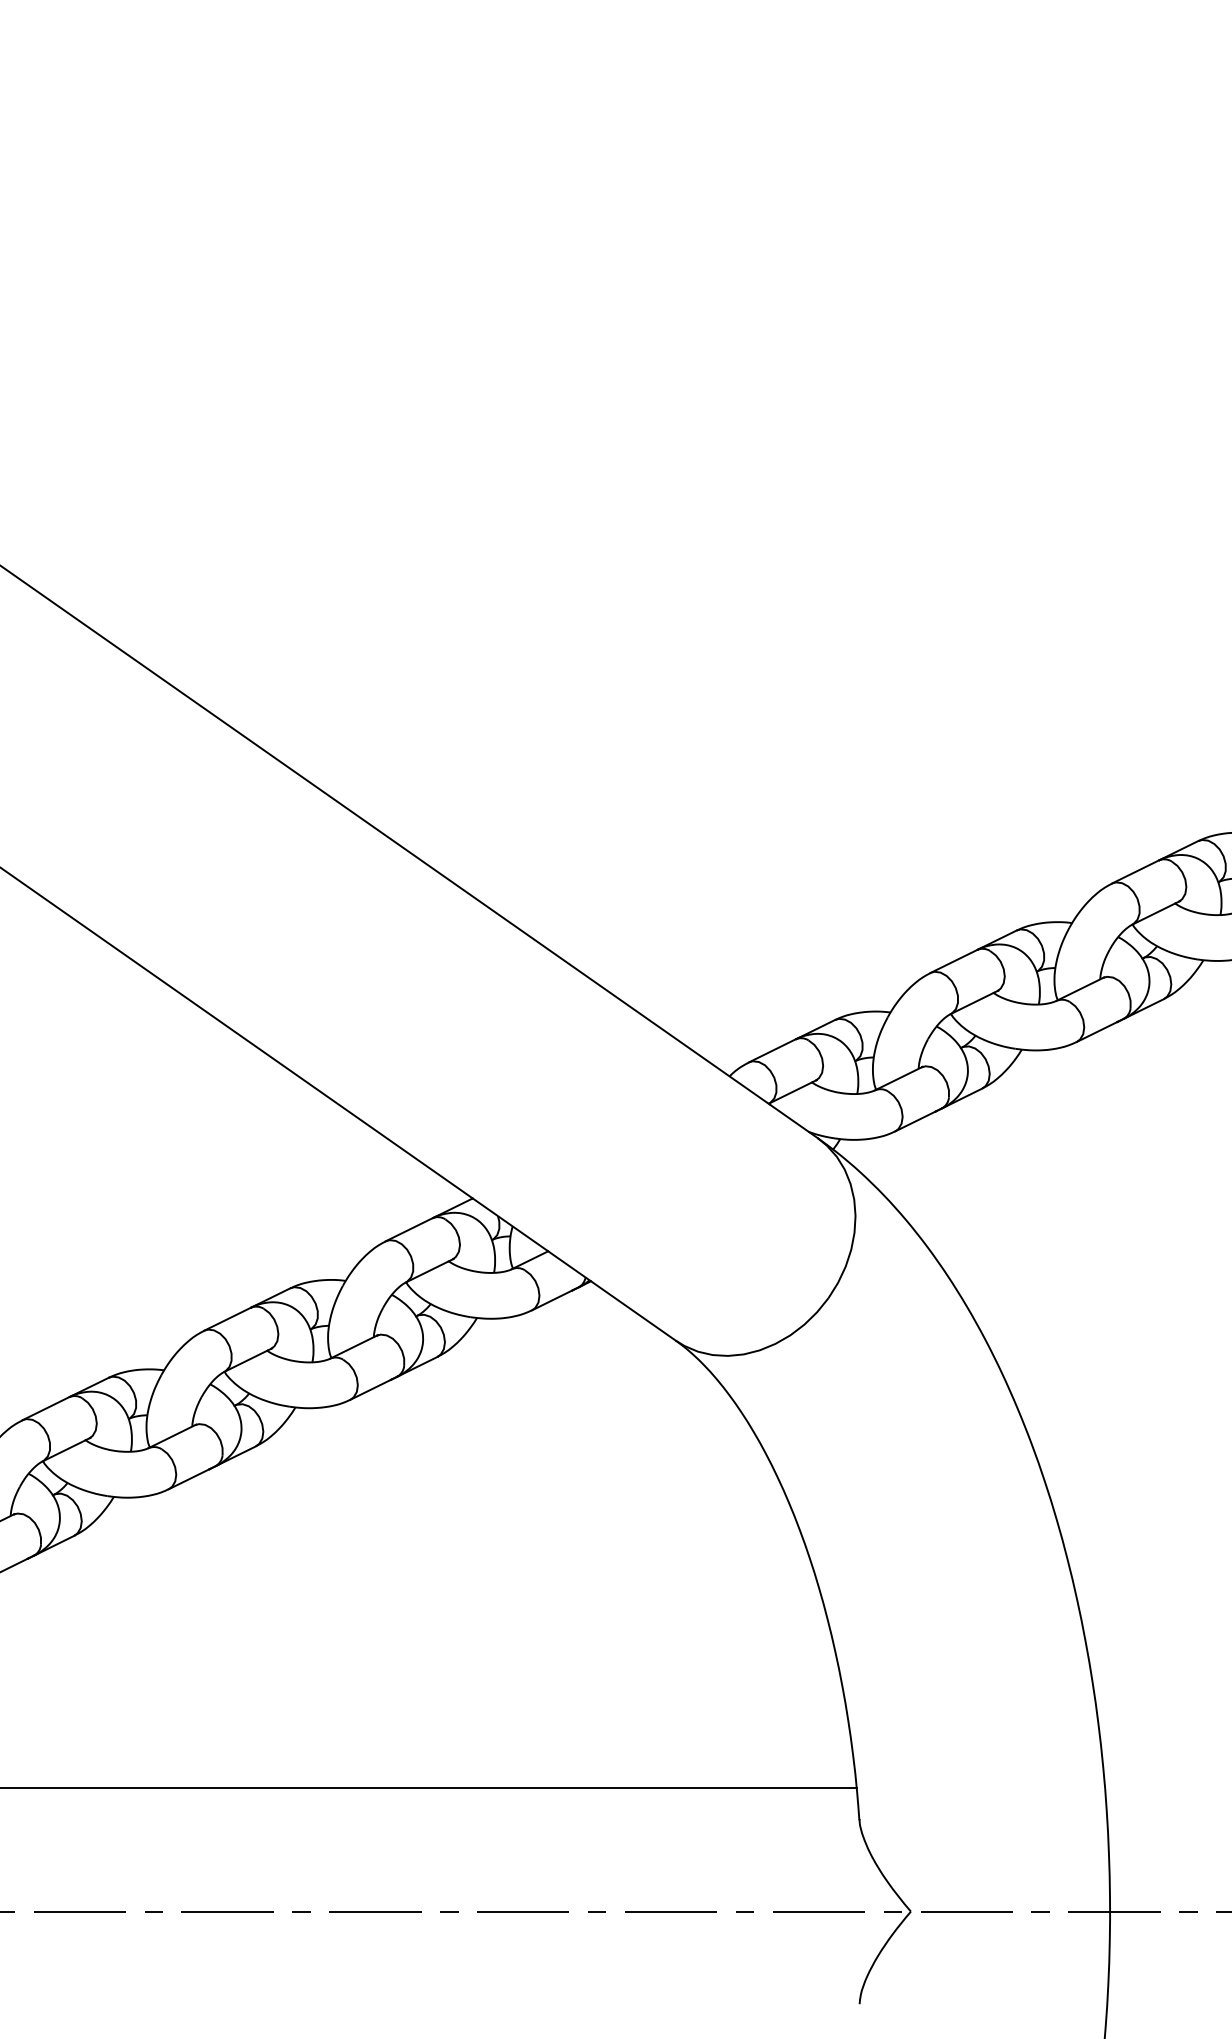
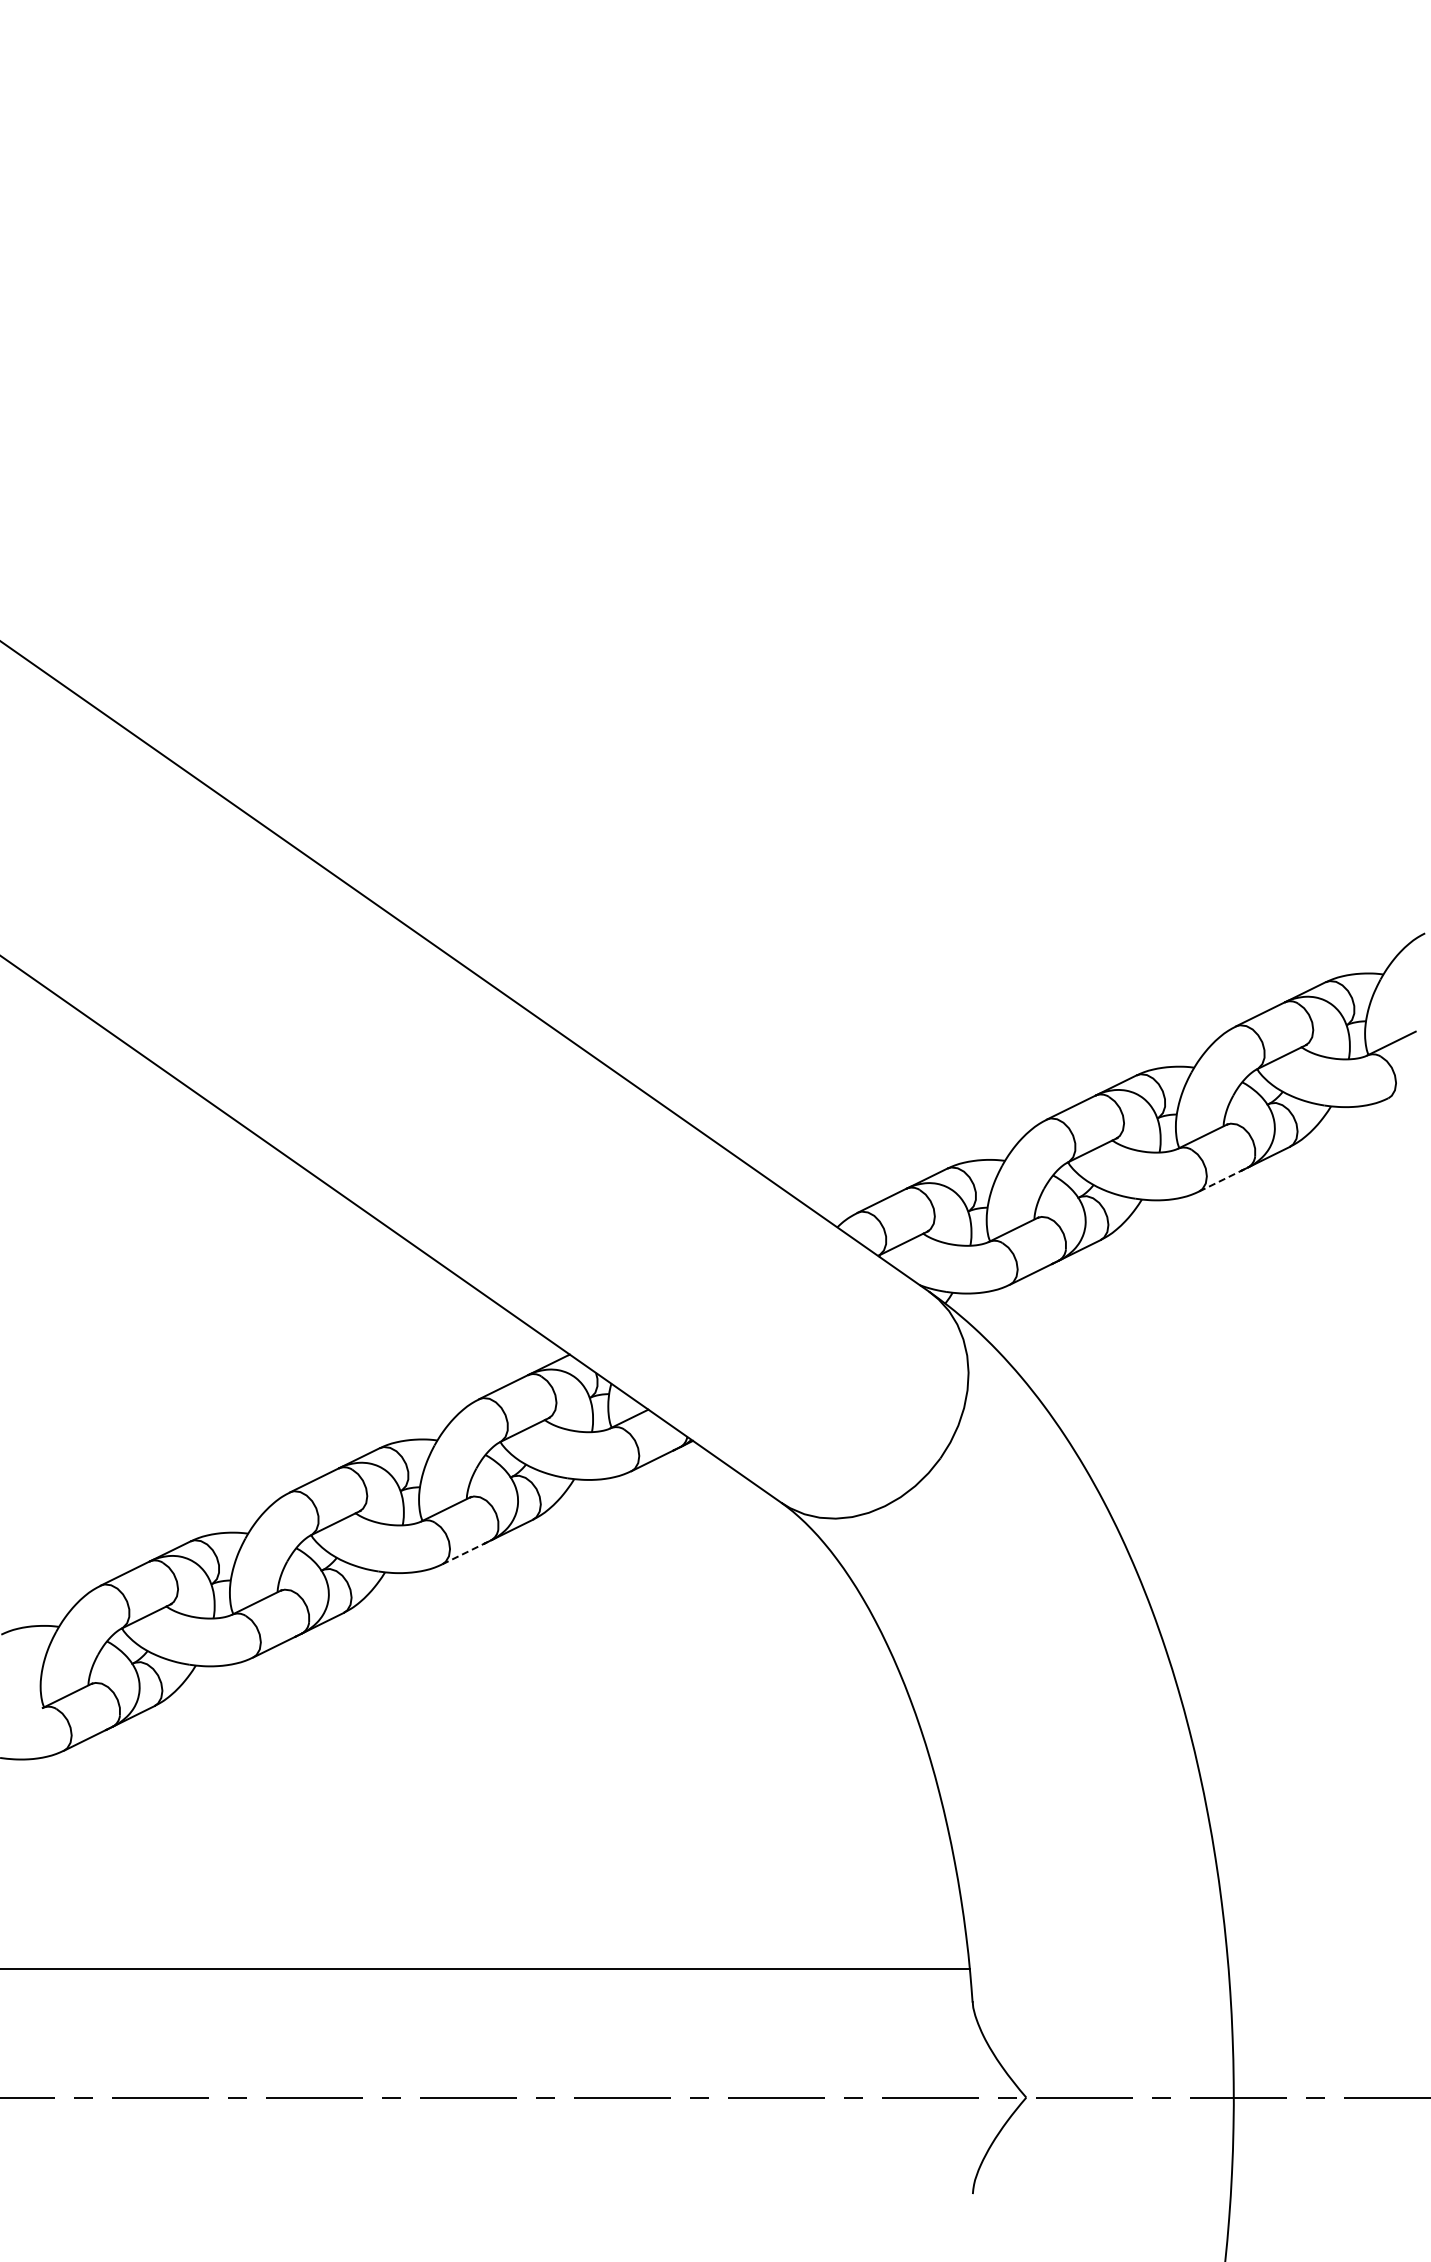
line: (1100, 1030) -> (1223, 1179), solid -> dashed
line: (374, 1388) -> (467, 1552), solid -> dashed

